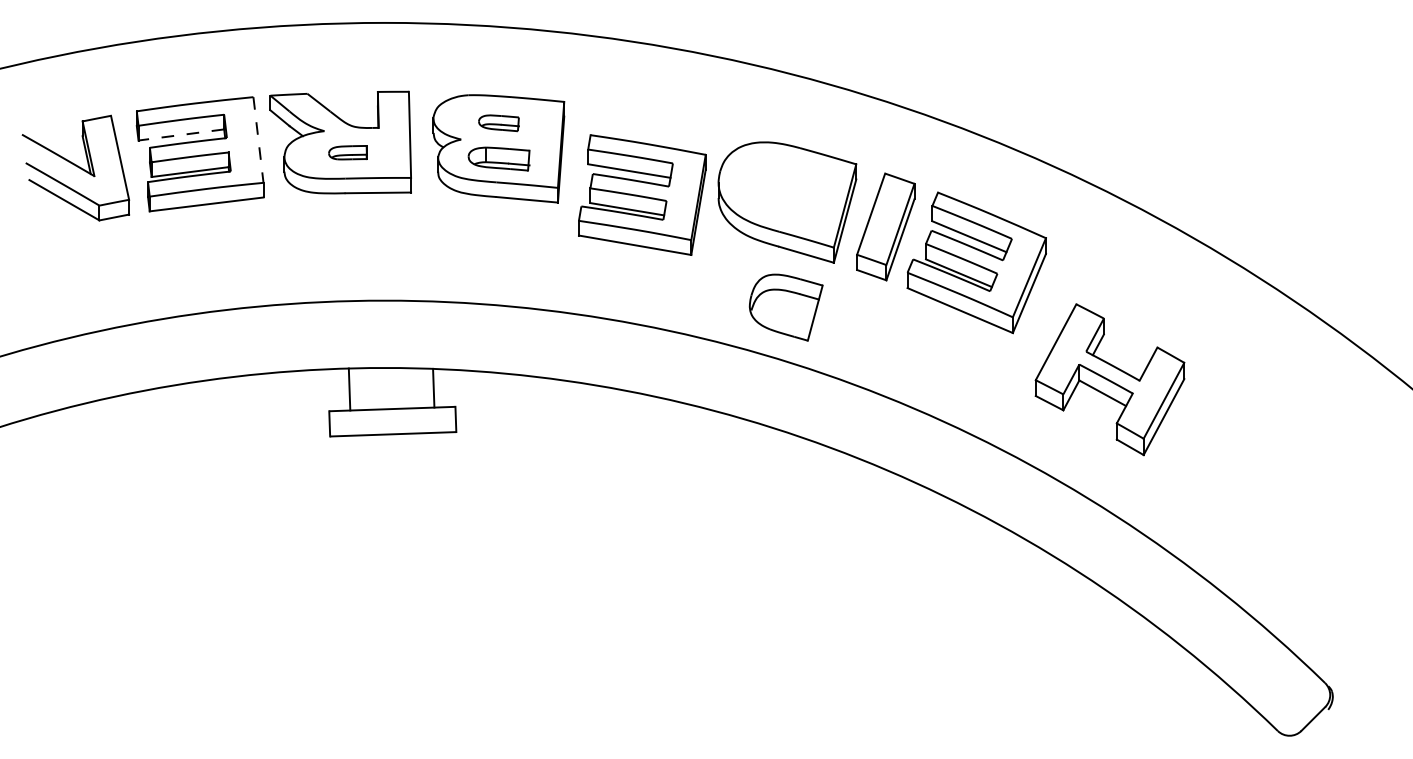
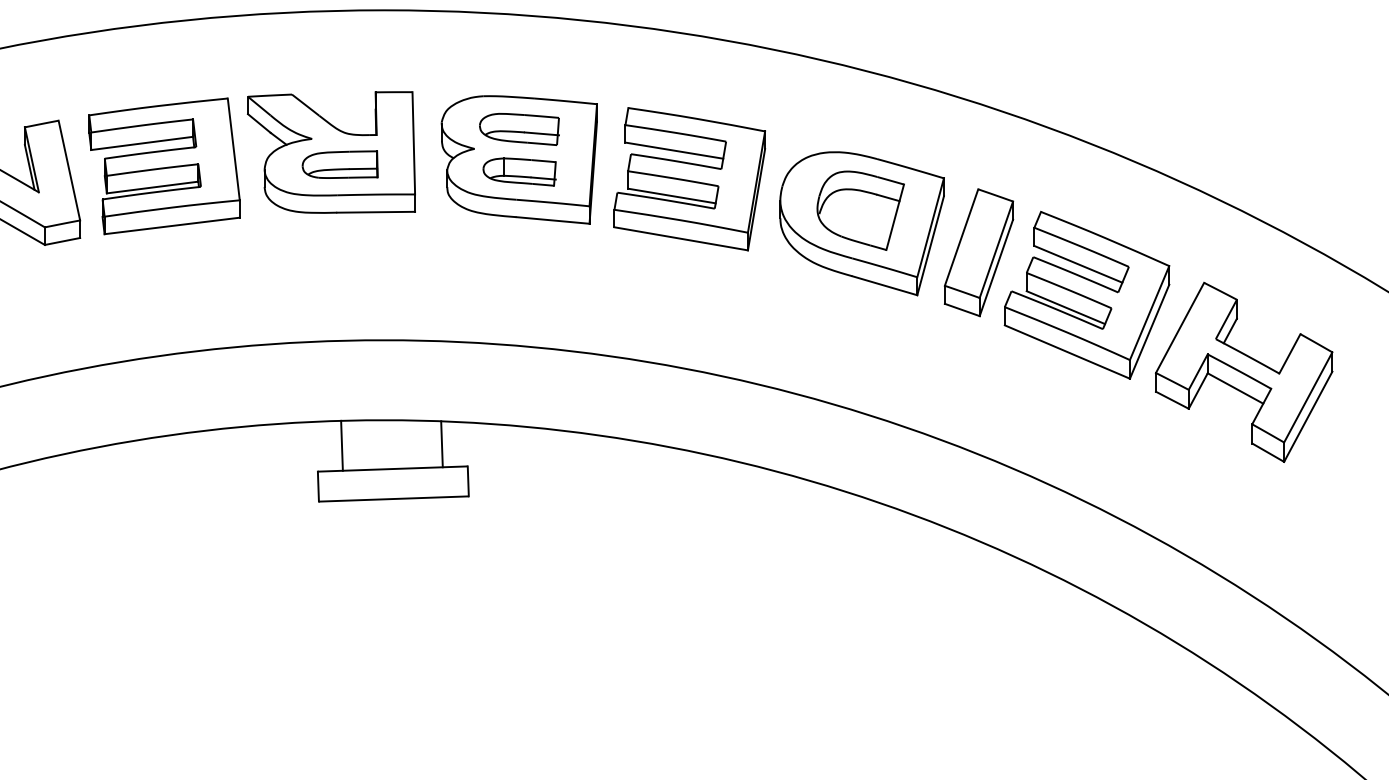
part: (498, 123) -> (518, 129), size x1.67
line: (180, 135) -> (141, 144), dashed -> solid
line: (258, 140) -> (233, 150), dashed -> solid
part: (347, 152) -> (339, 164), size x1.67
part: (642, 194) -> (689, 178), moved
part: (785, 307) -> (859, 210), moved
part: (1109, 379) -> (1243, 372), moved

